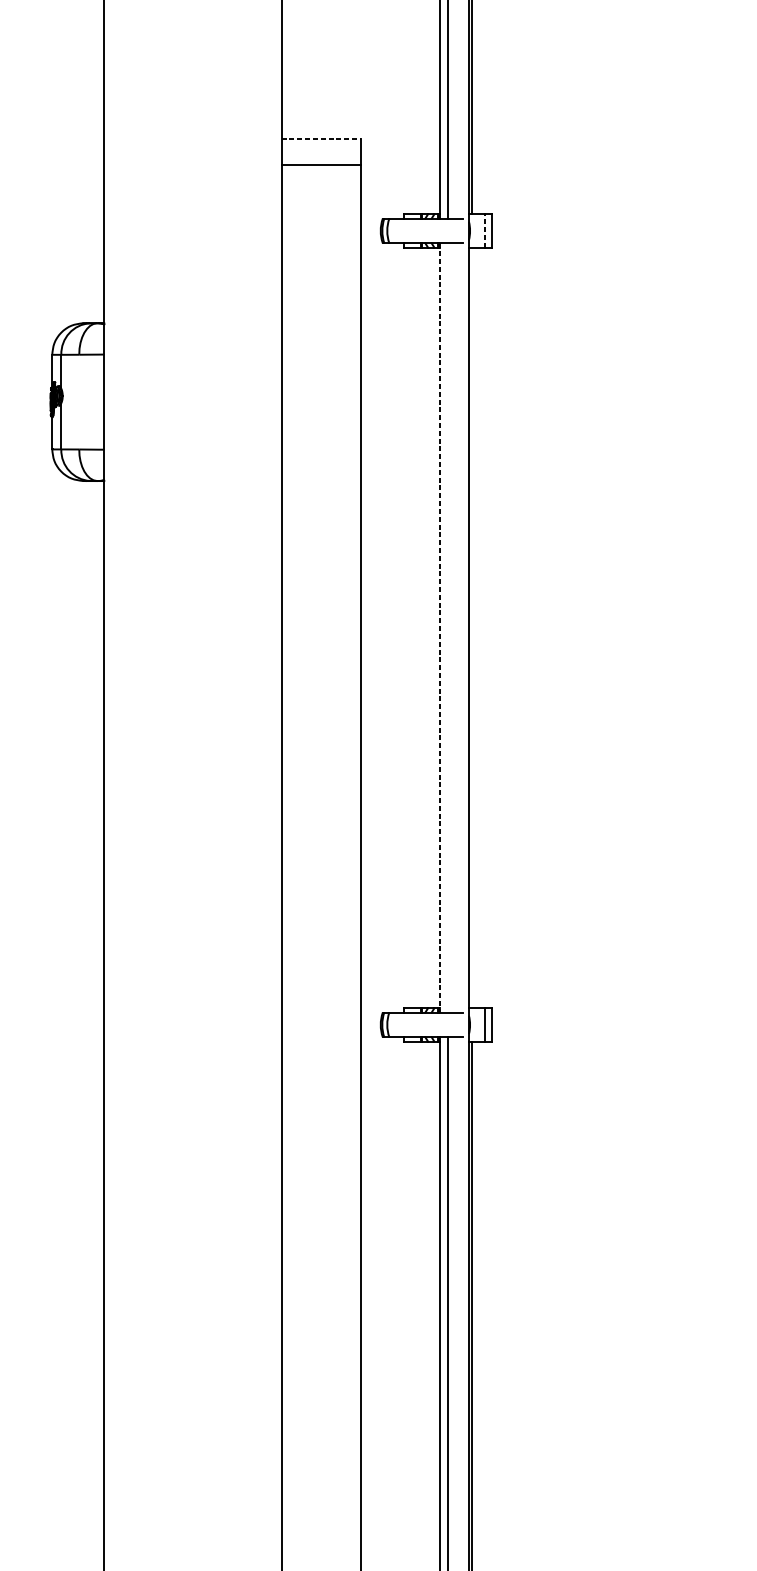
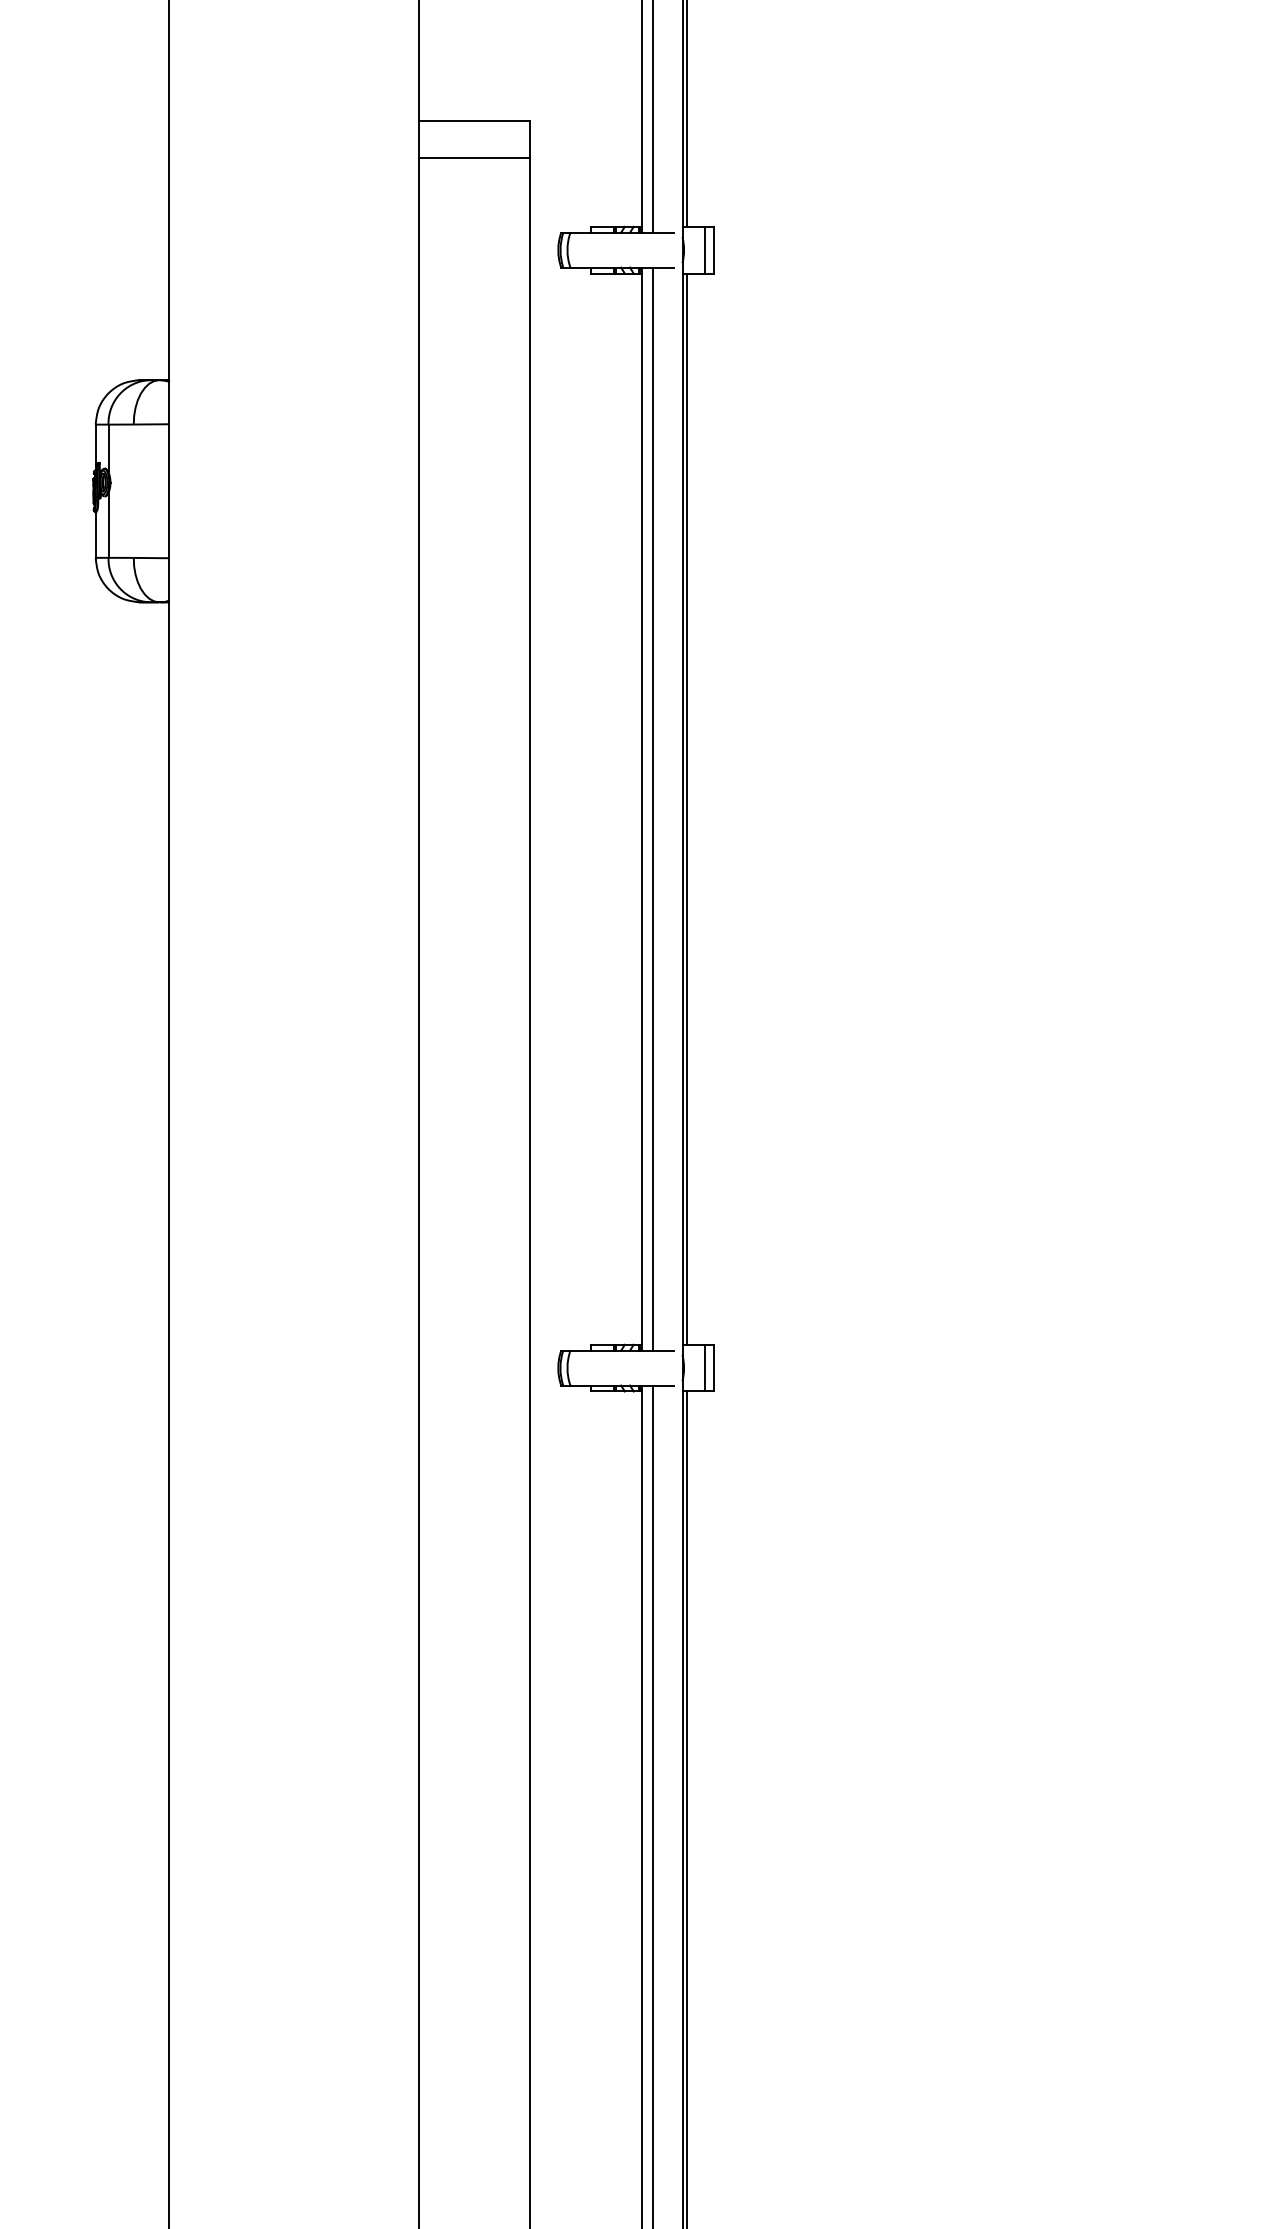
line: (321, 138) -> (474, 120), dashed -> solid
line: (484, 230) -> (704, 249), dashed -> solid
line: (447, 627) -> (652, 808), added
line: (471, 627) -> (686, 808), added
line: (440, 628) -> (642, 809), dashed -> solid

